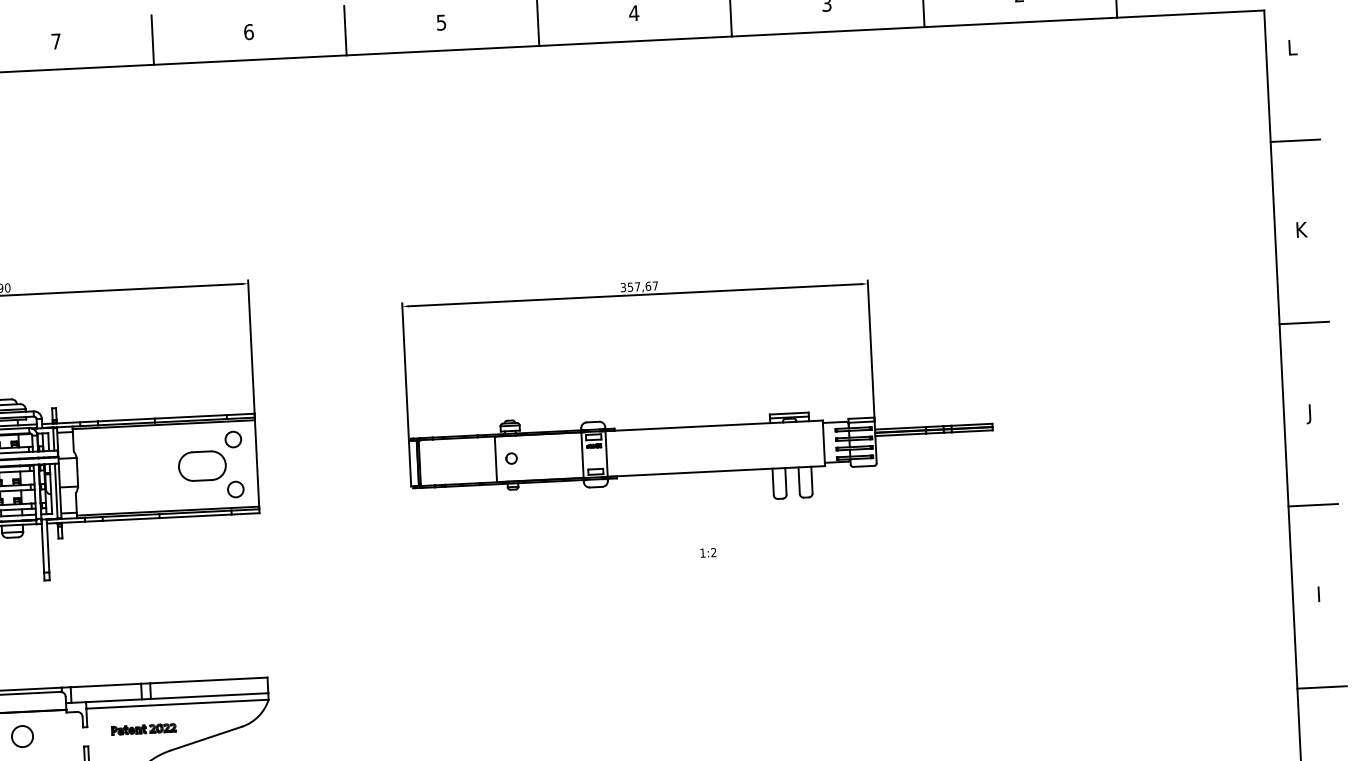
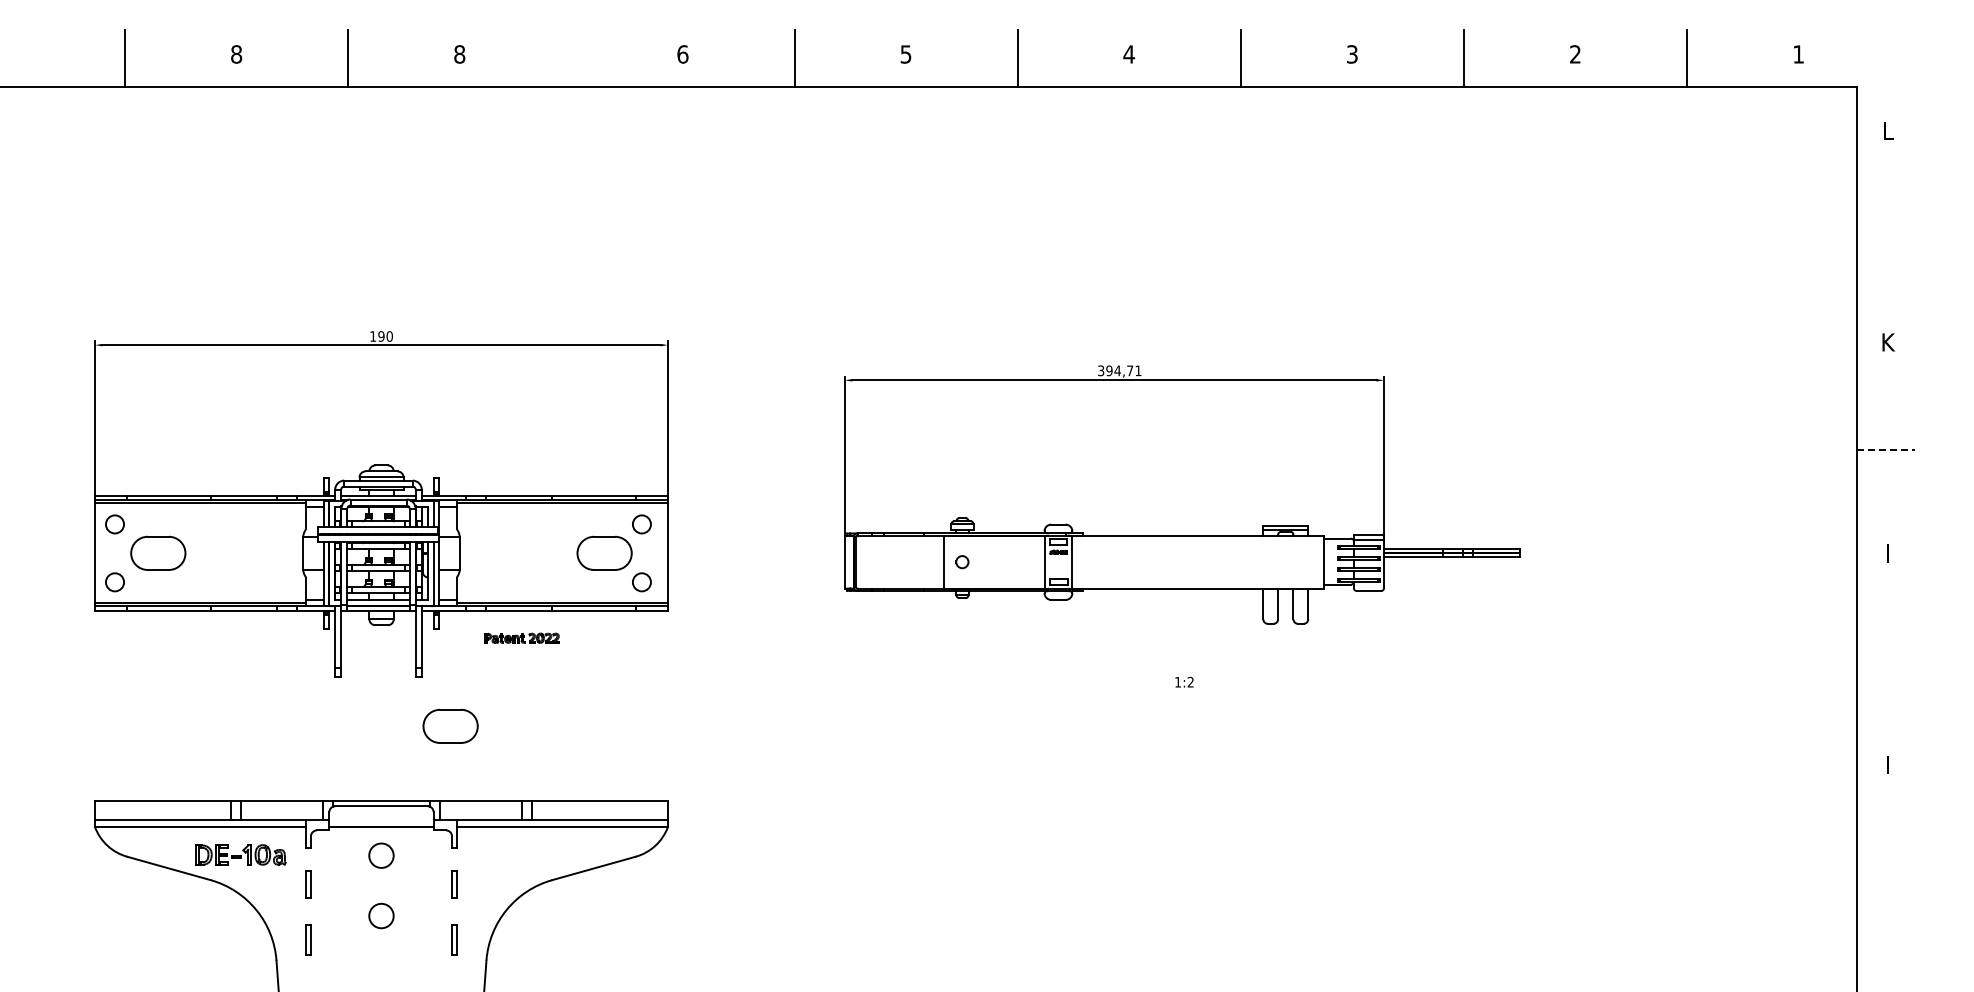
line: (152, 39) -> (571, 57), removed
text: (56, 41) -> (459, 54), 7 -> 8
line: (1294, 141) -> (1885, 239), removed
text: (642, 286) -> (1123, 370), 357,67 -> 394,71
line: (1304, 323) -> (1886, 450), solid -> dashed
text: (1308, 413) -> (1885, 555), J -> I
line: (1312, 505) -> (1885, 661), removed
part: (76, 621) -> (450, 725), added
line: (1321, 687) -> (1885, 872), removed
part: (143, 728) -> (521, 637), moved

